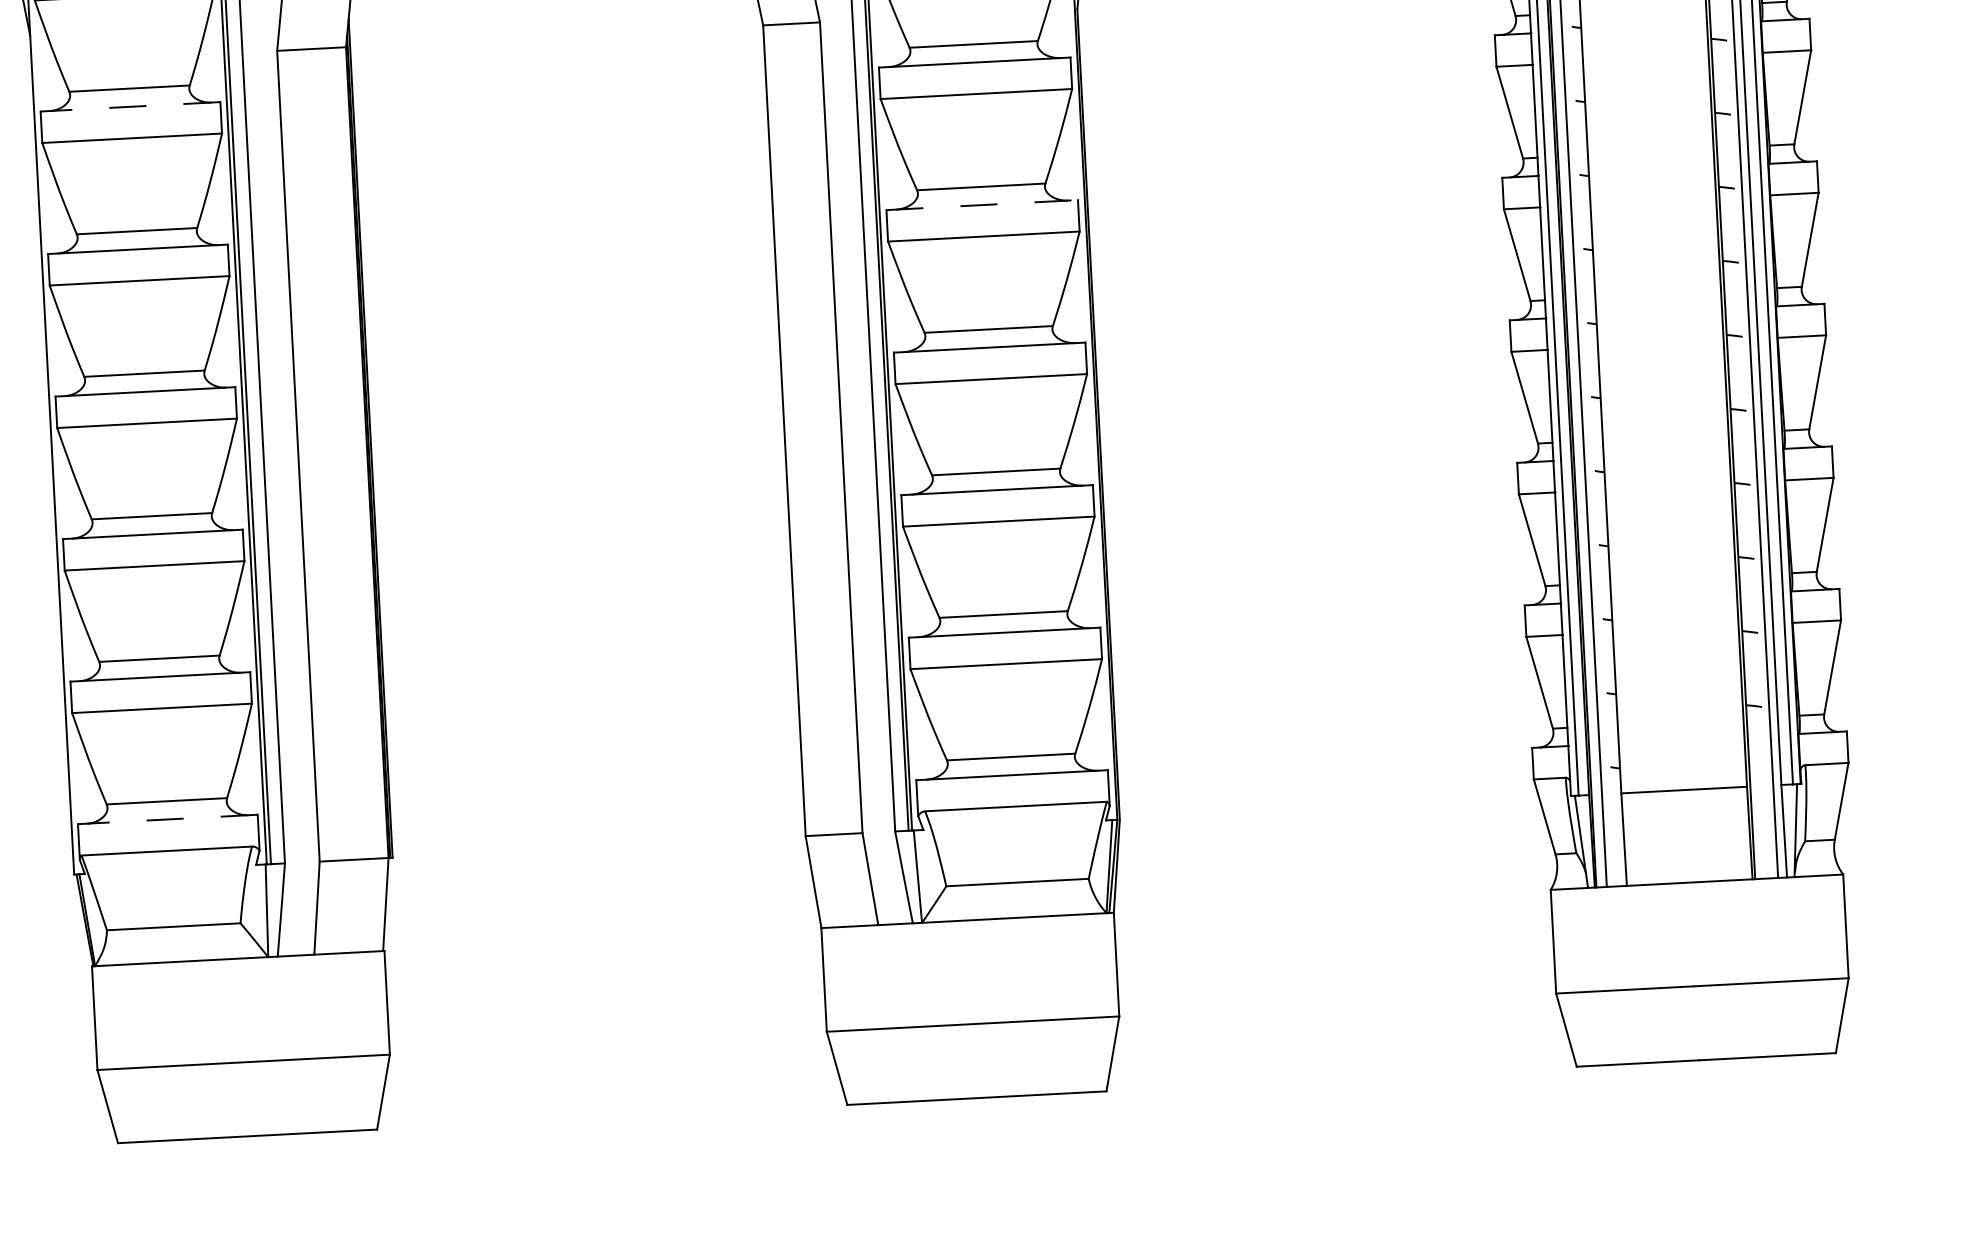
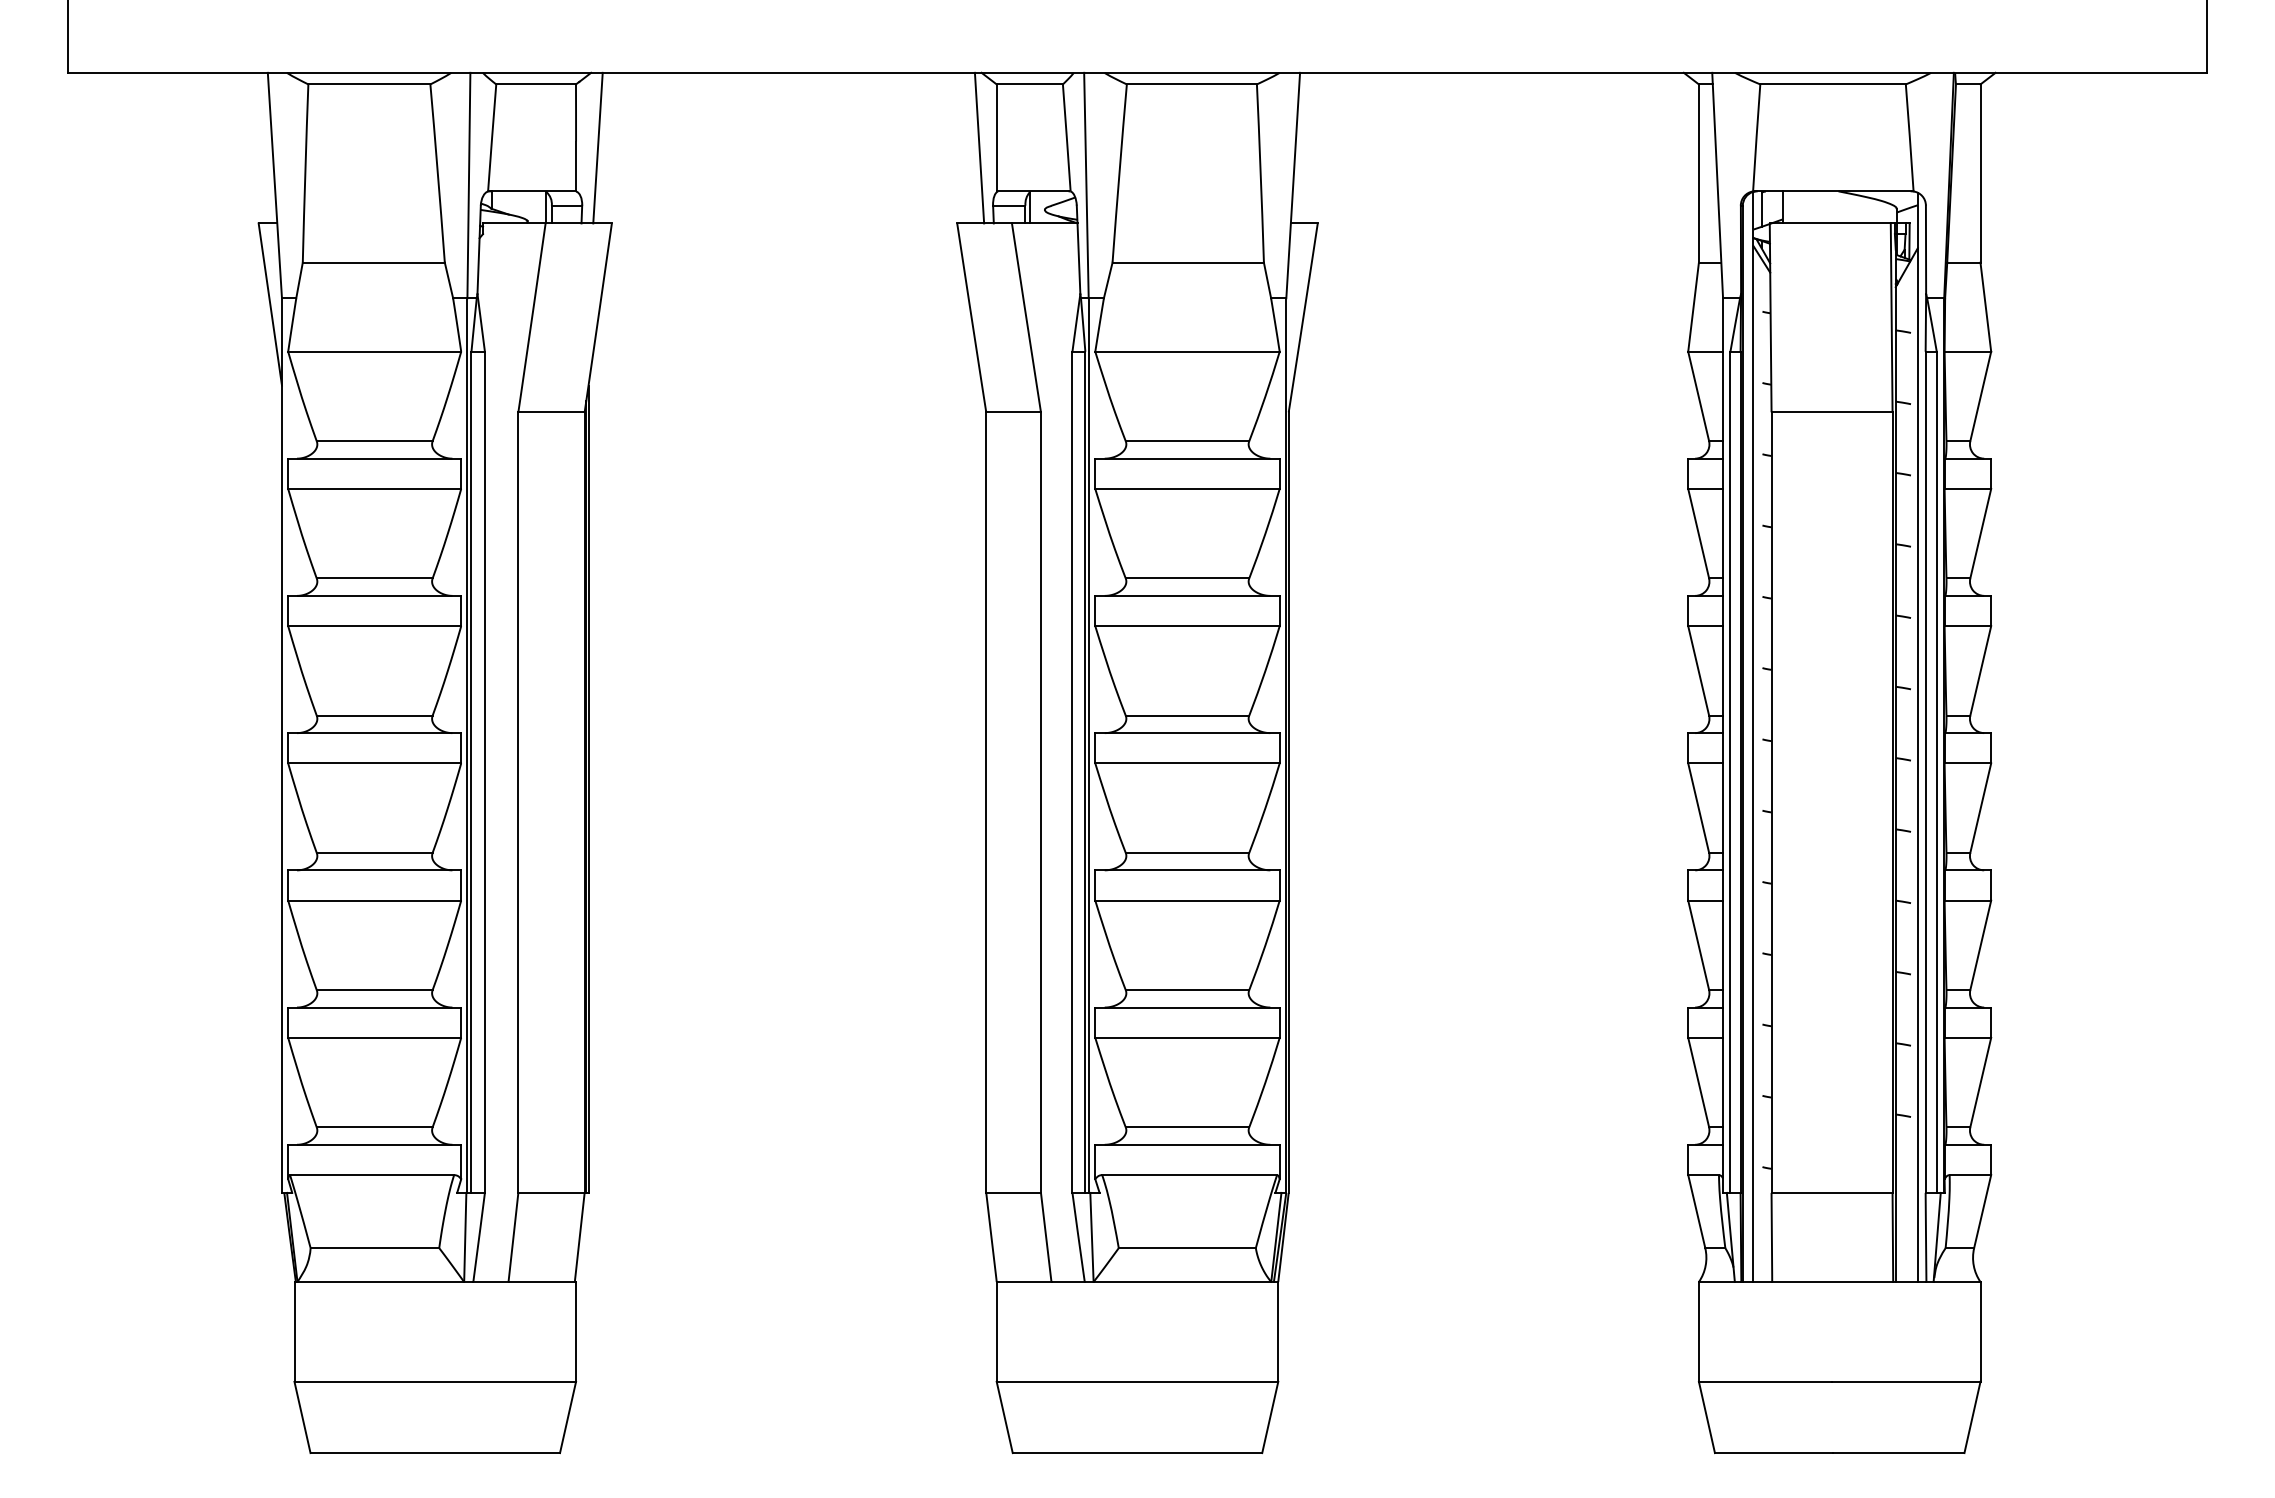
line: (130, 106) -> (374, 458), dashed -> solid
line: (983, 204) -> (1188, 595), dashed -> solid
line: (167, 819) -> (374, 1144), dashed -> solid

